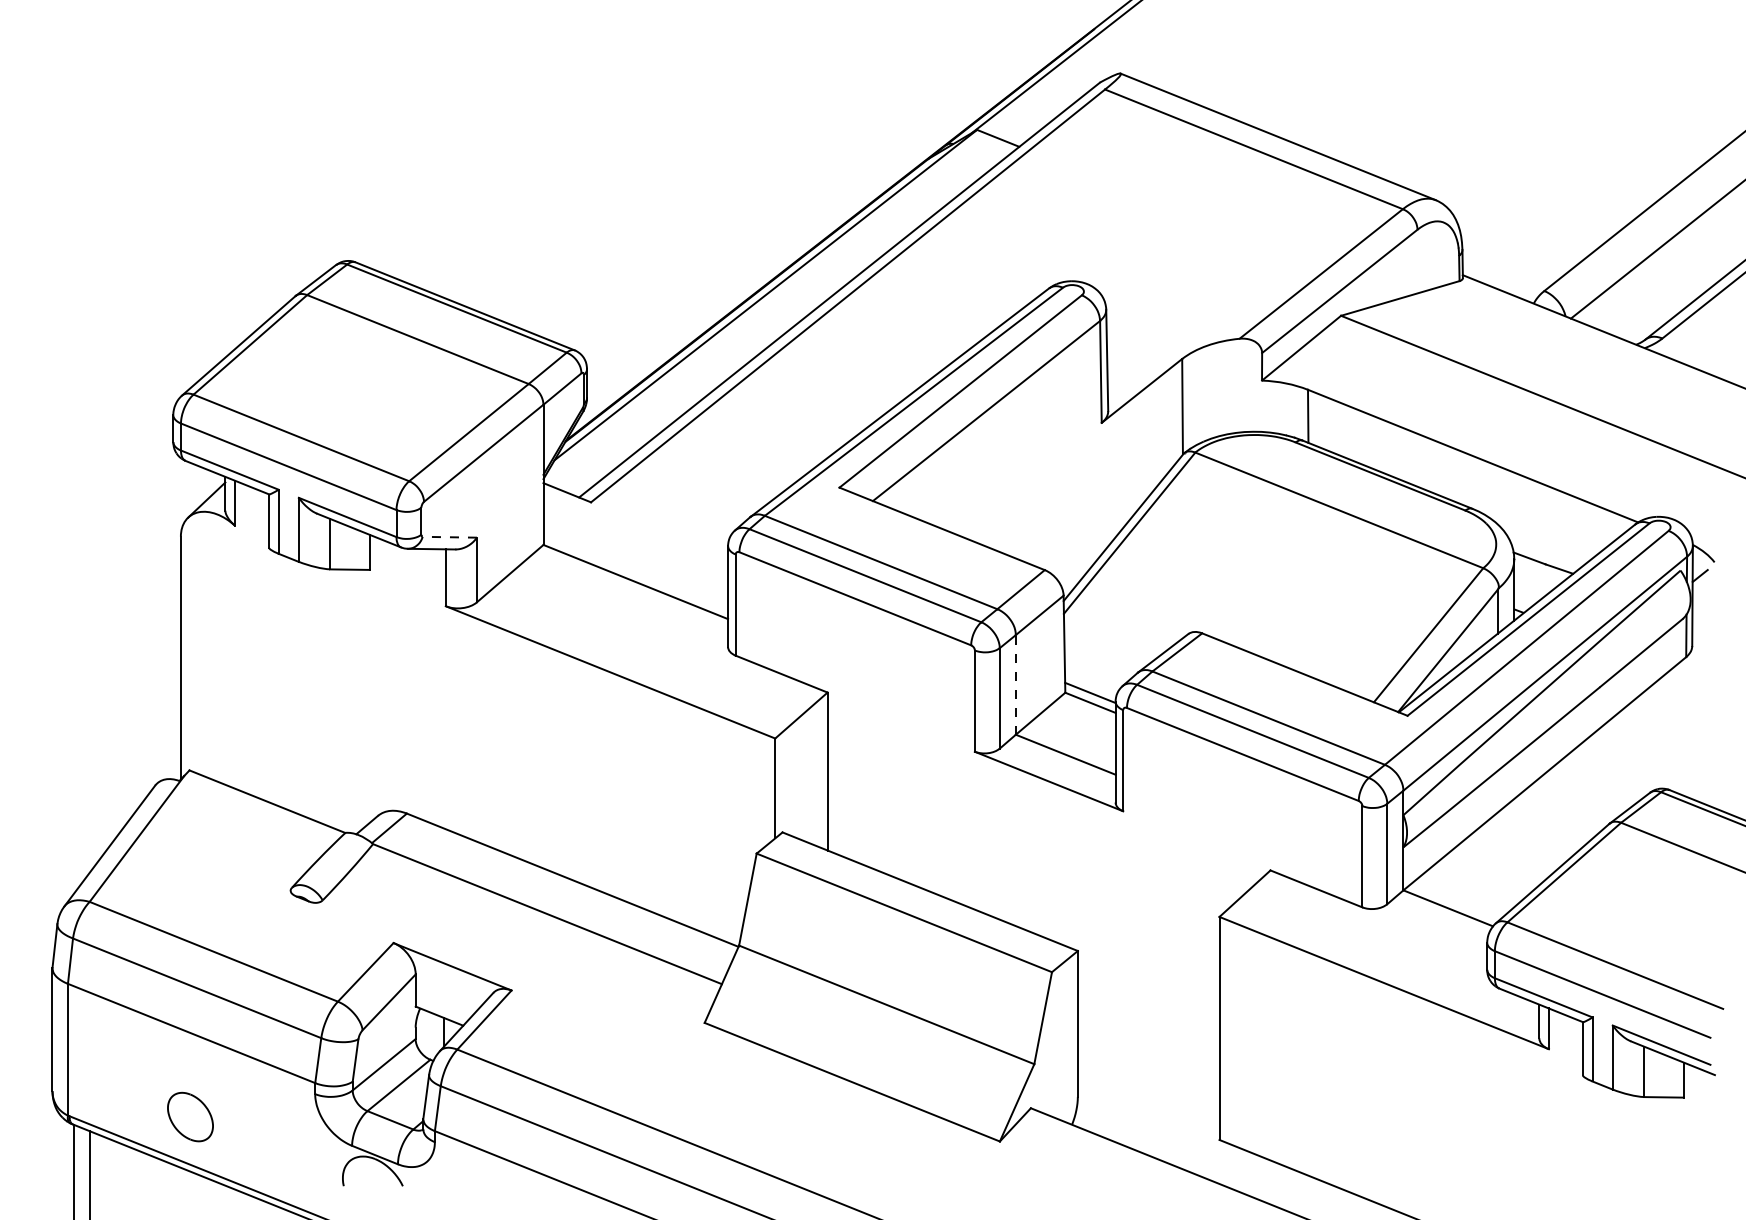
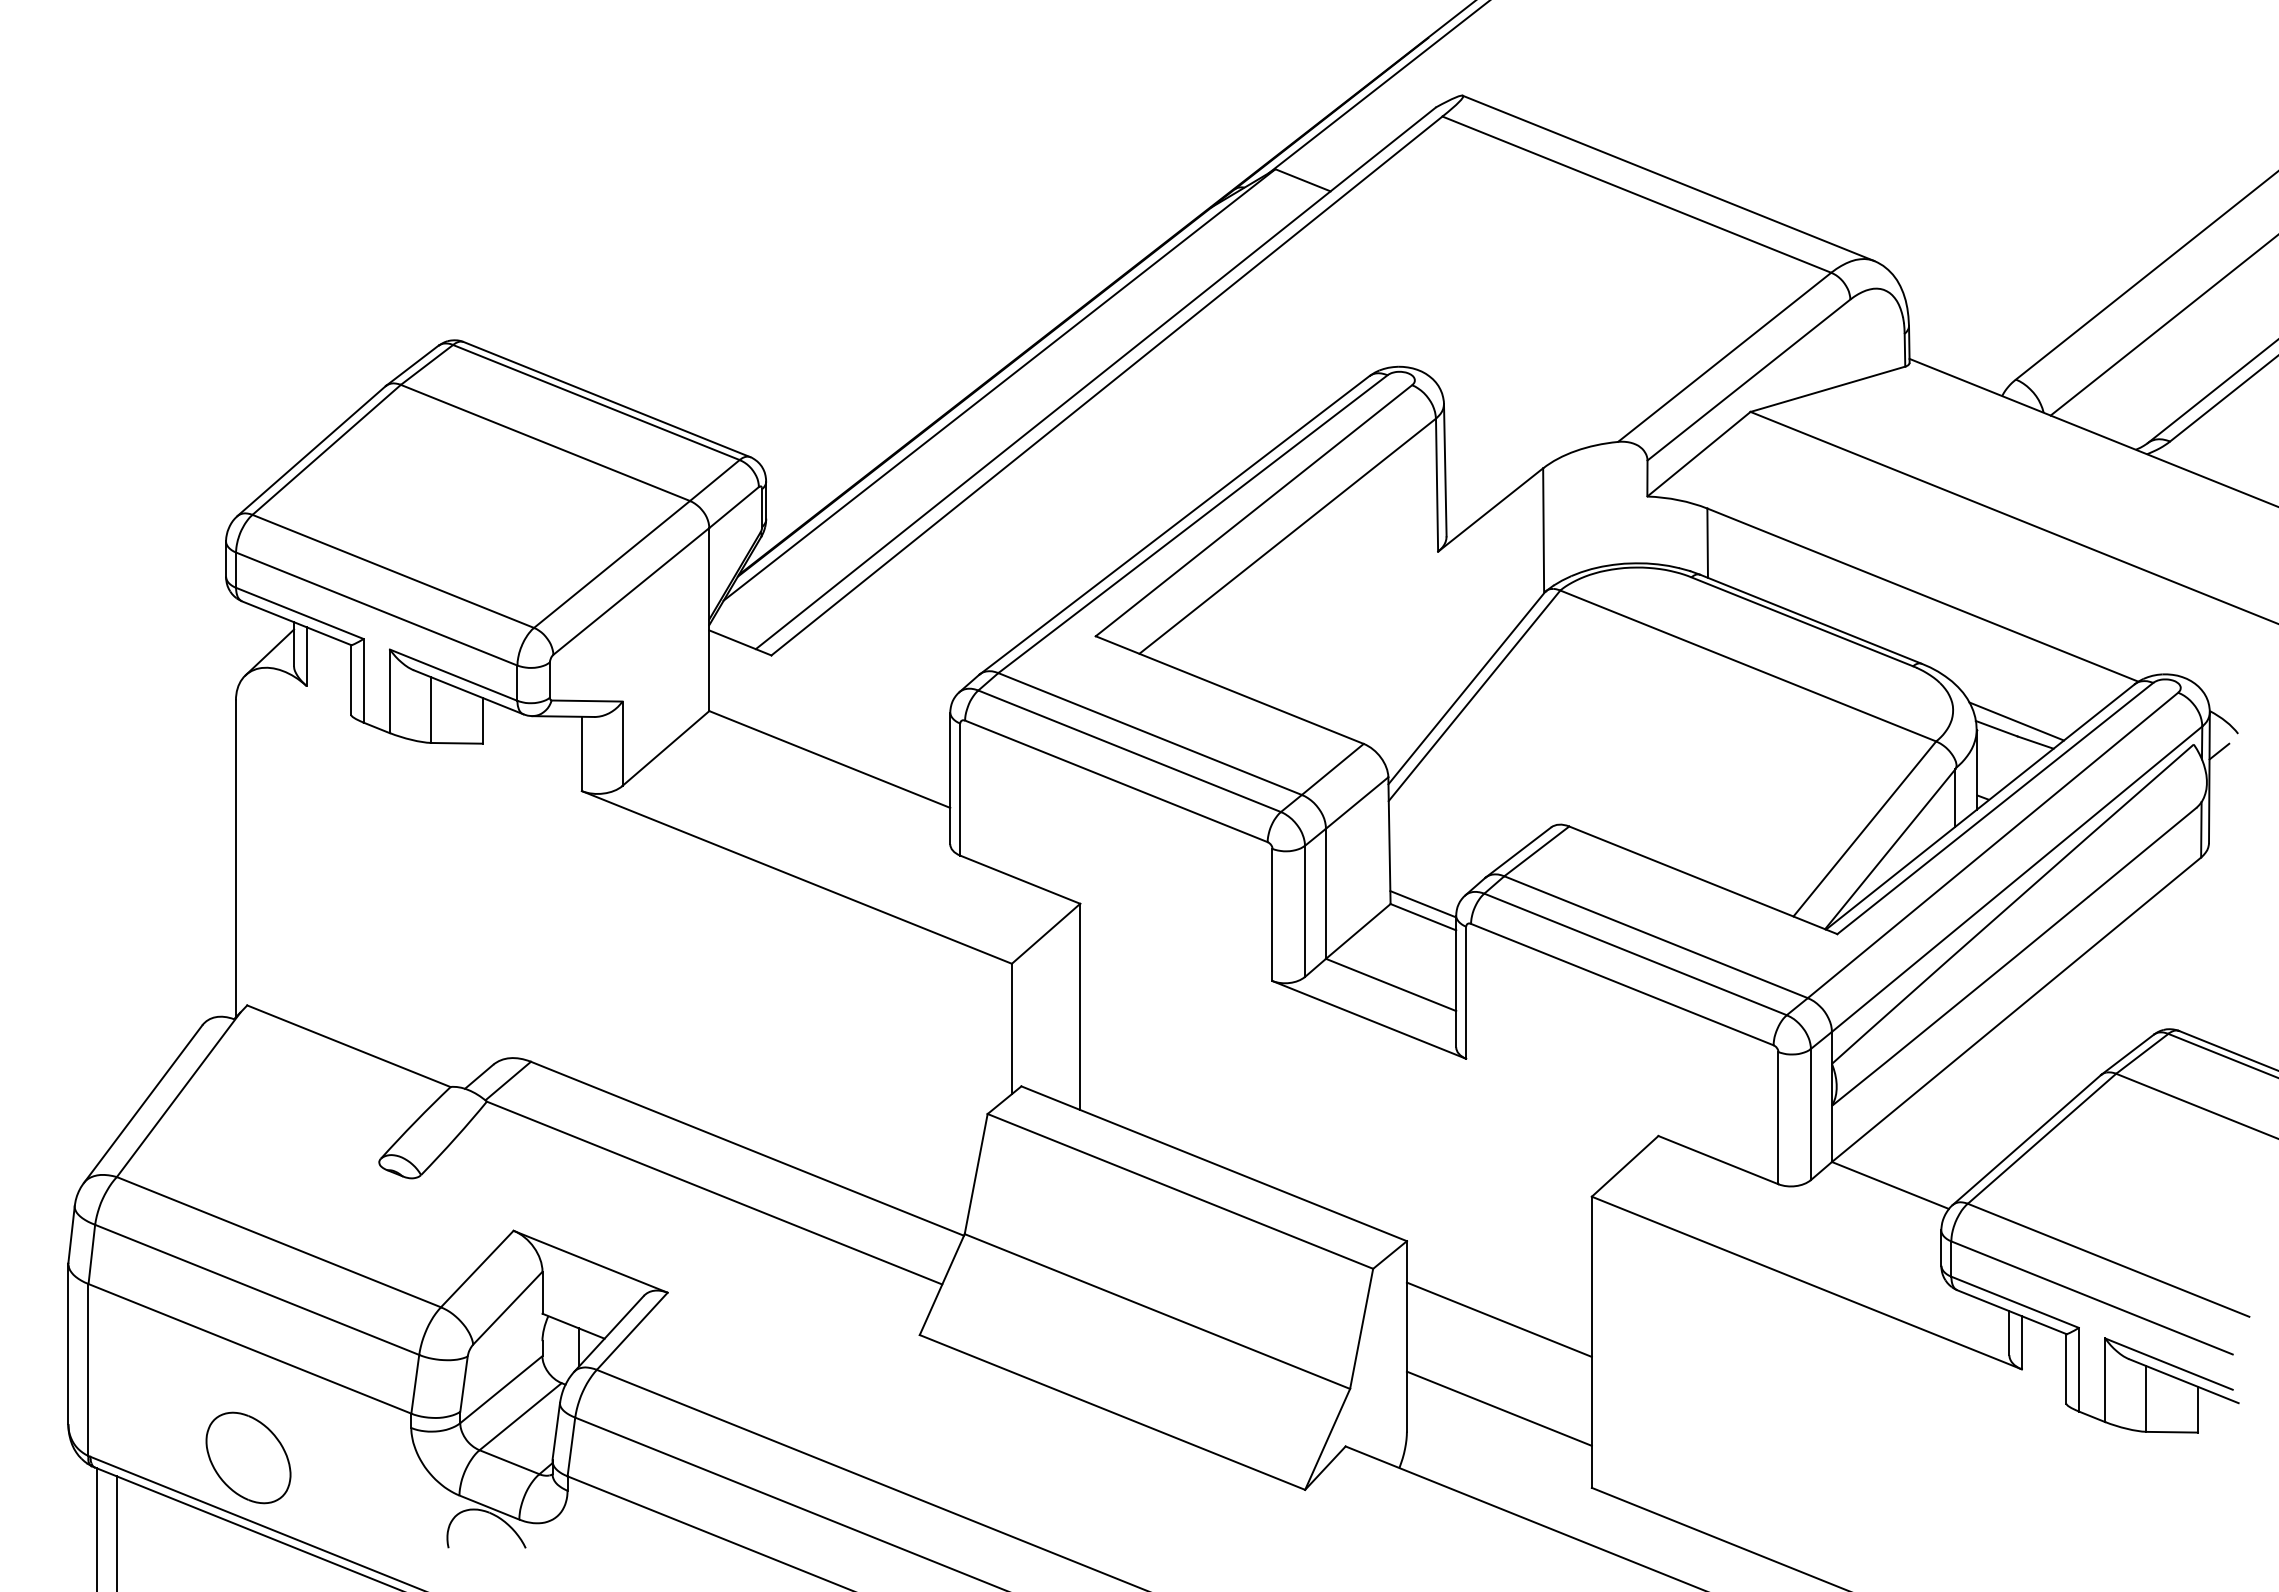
line: (449, 537) -> (586, 701), dashed -> solid
line: (1544, 552) -> (2016, 721), added
line: (1016, 684) -> (1326, 893), dashed -> solid
line: (1147, 1011) -> (1498, 1319), added
line: (1147, 1079) -> (1498, 1408), added
part: (190, 1116) -> (248, 1457), size x1.43

